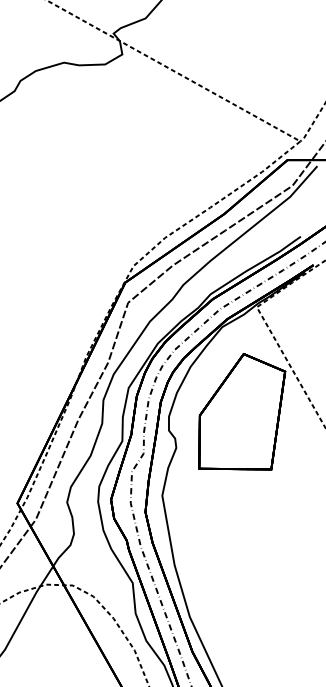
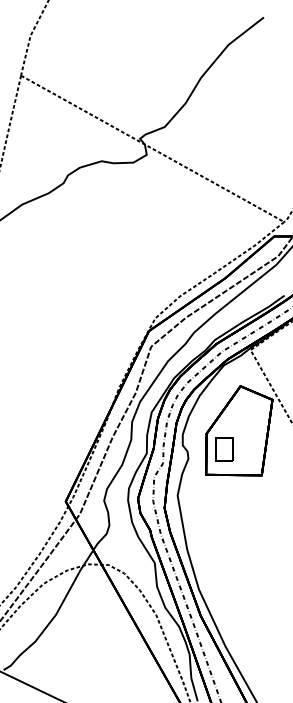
part: (223, 435) -> (224, 449), added

